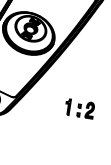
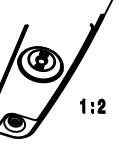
part: (79, 107) -> (92, 105), moved

